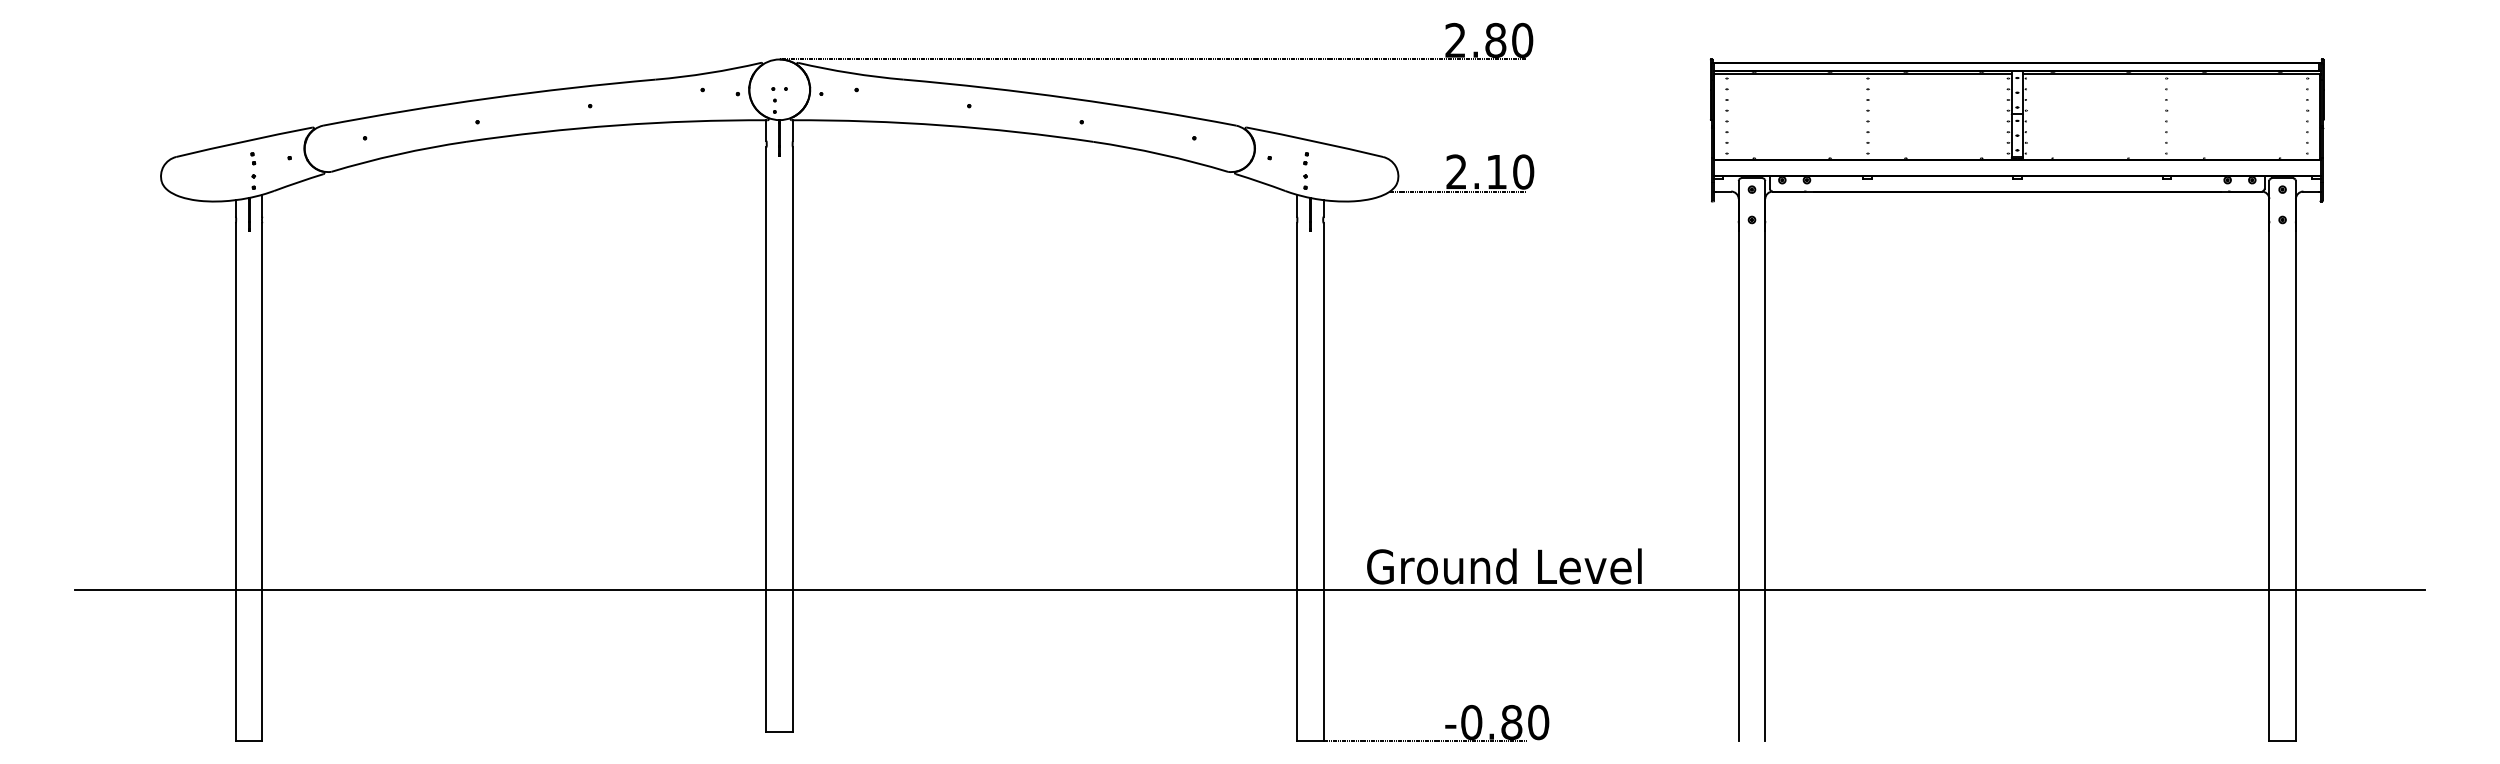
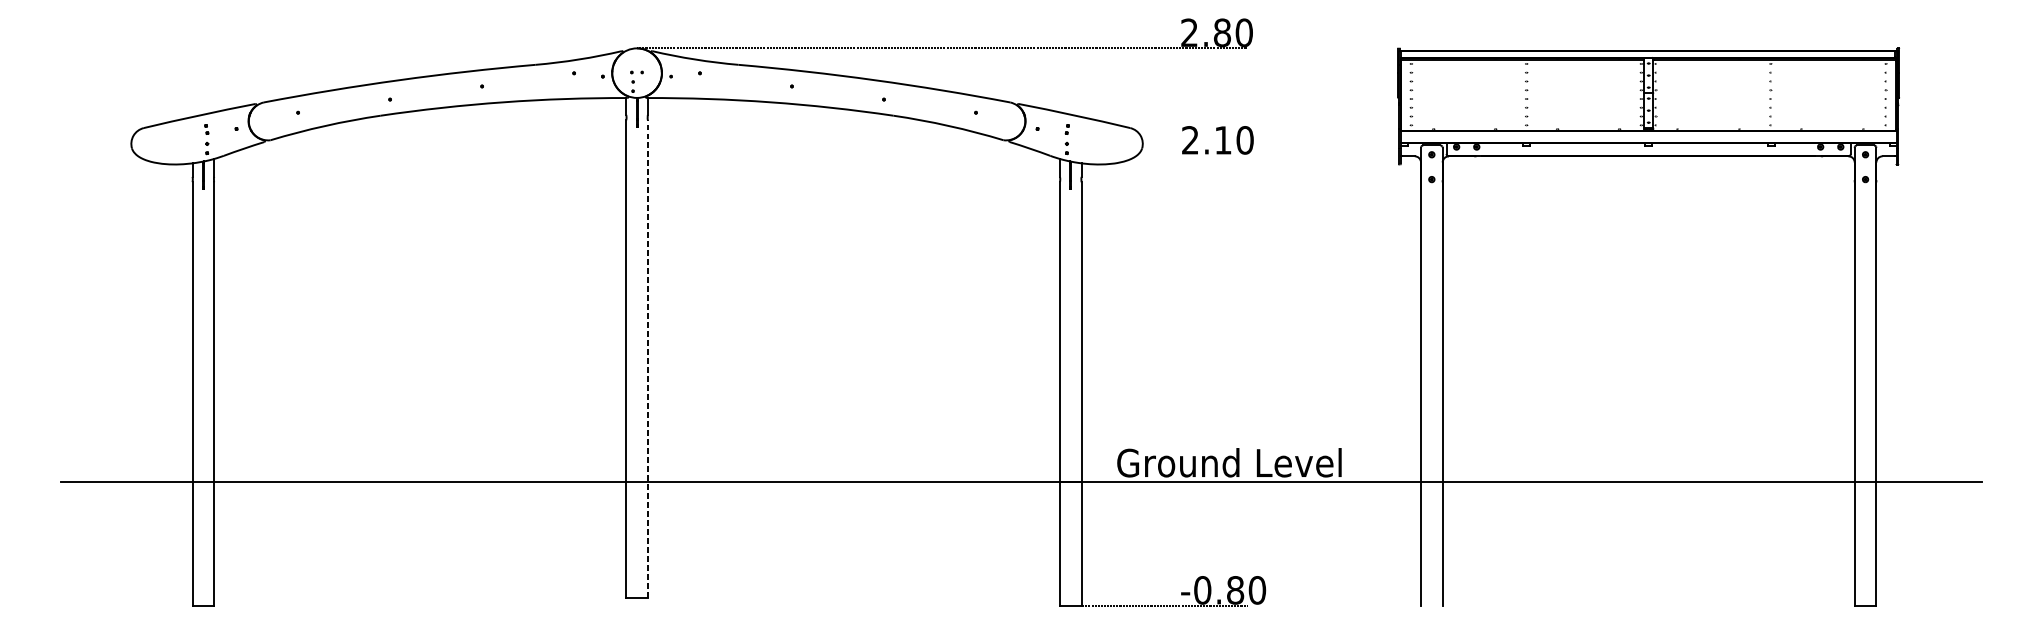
line: (1457, 191) -> (1191, 156), removed
line: (792, 439) -> (647, 359), solid -> dashed

